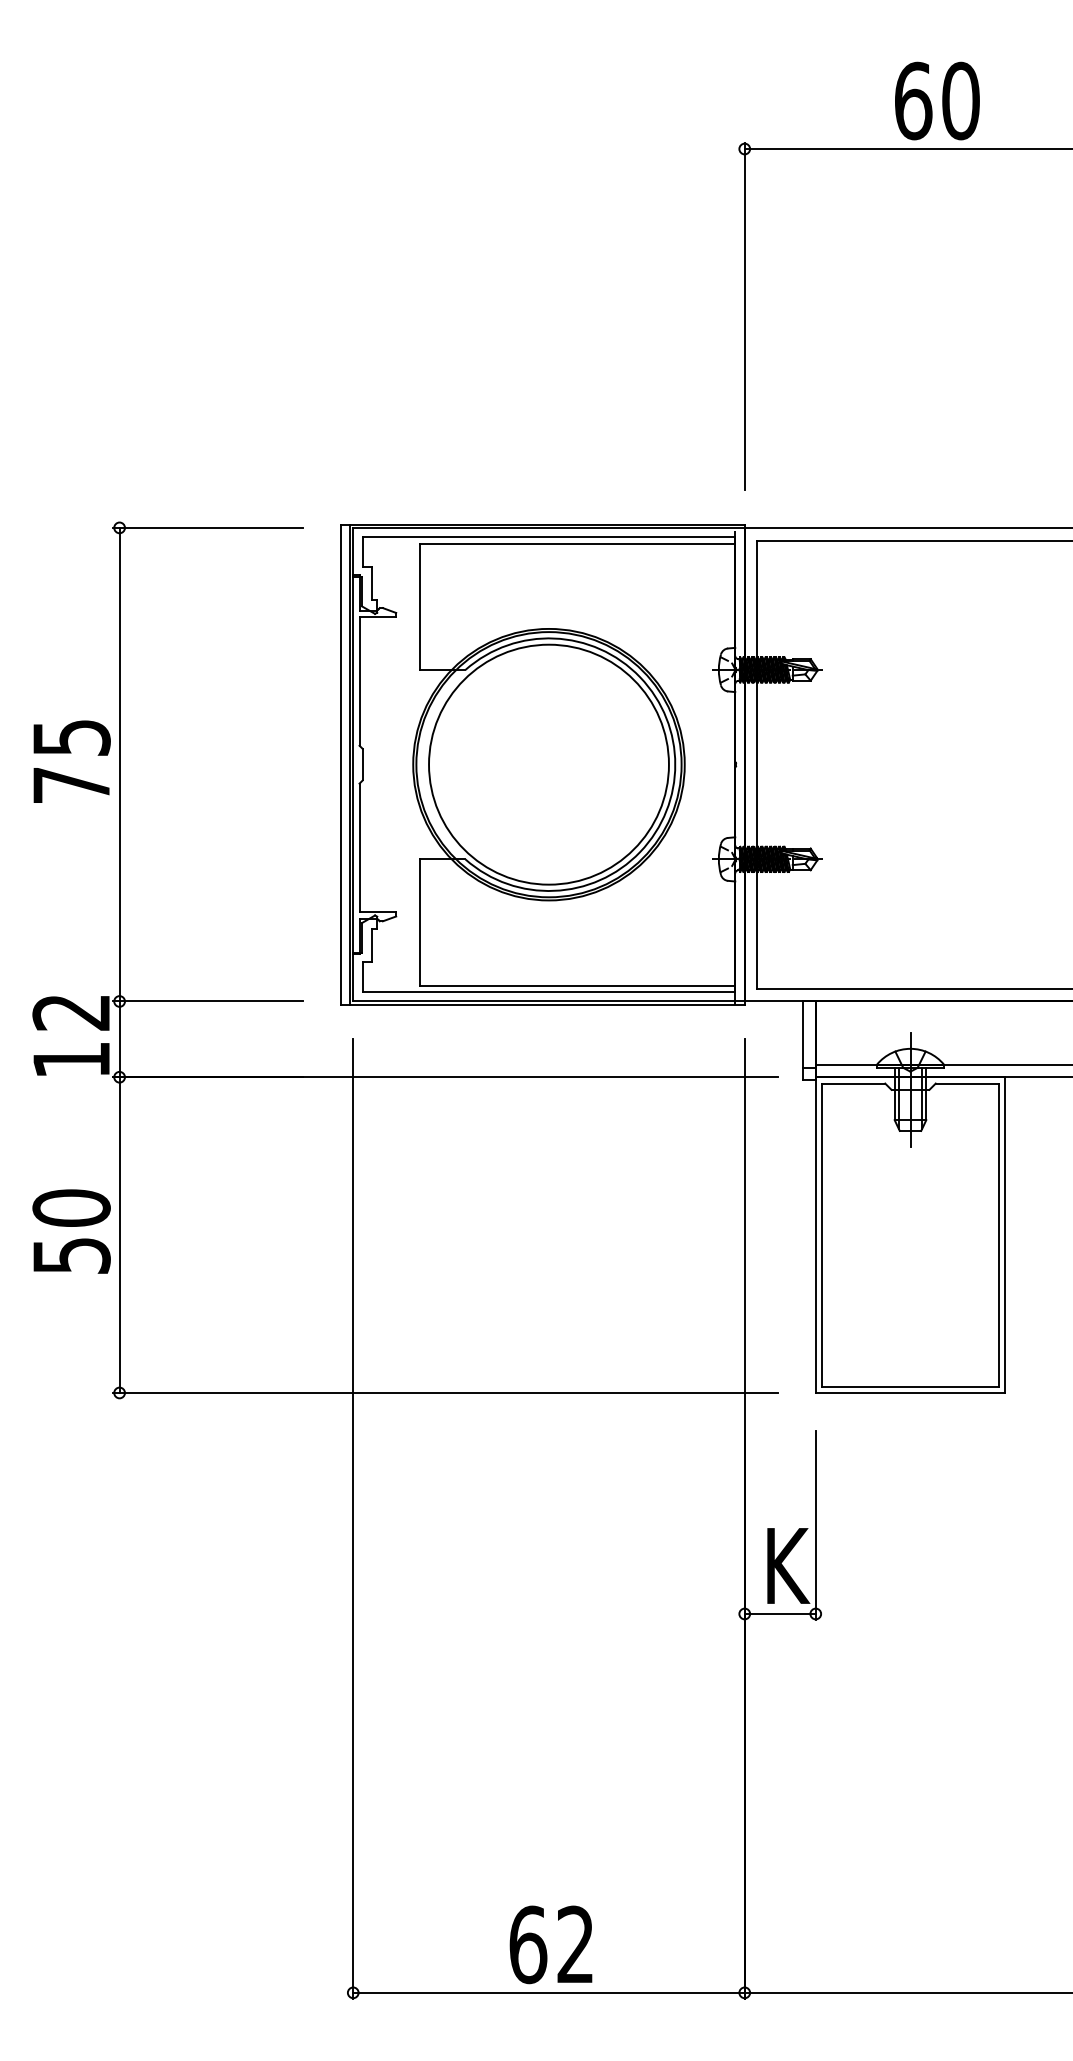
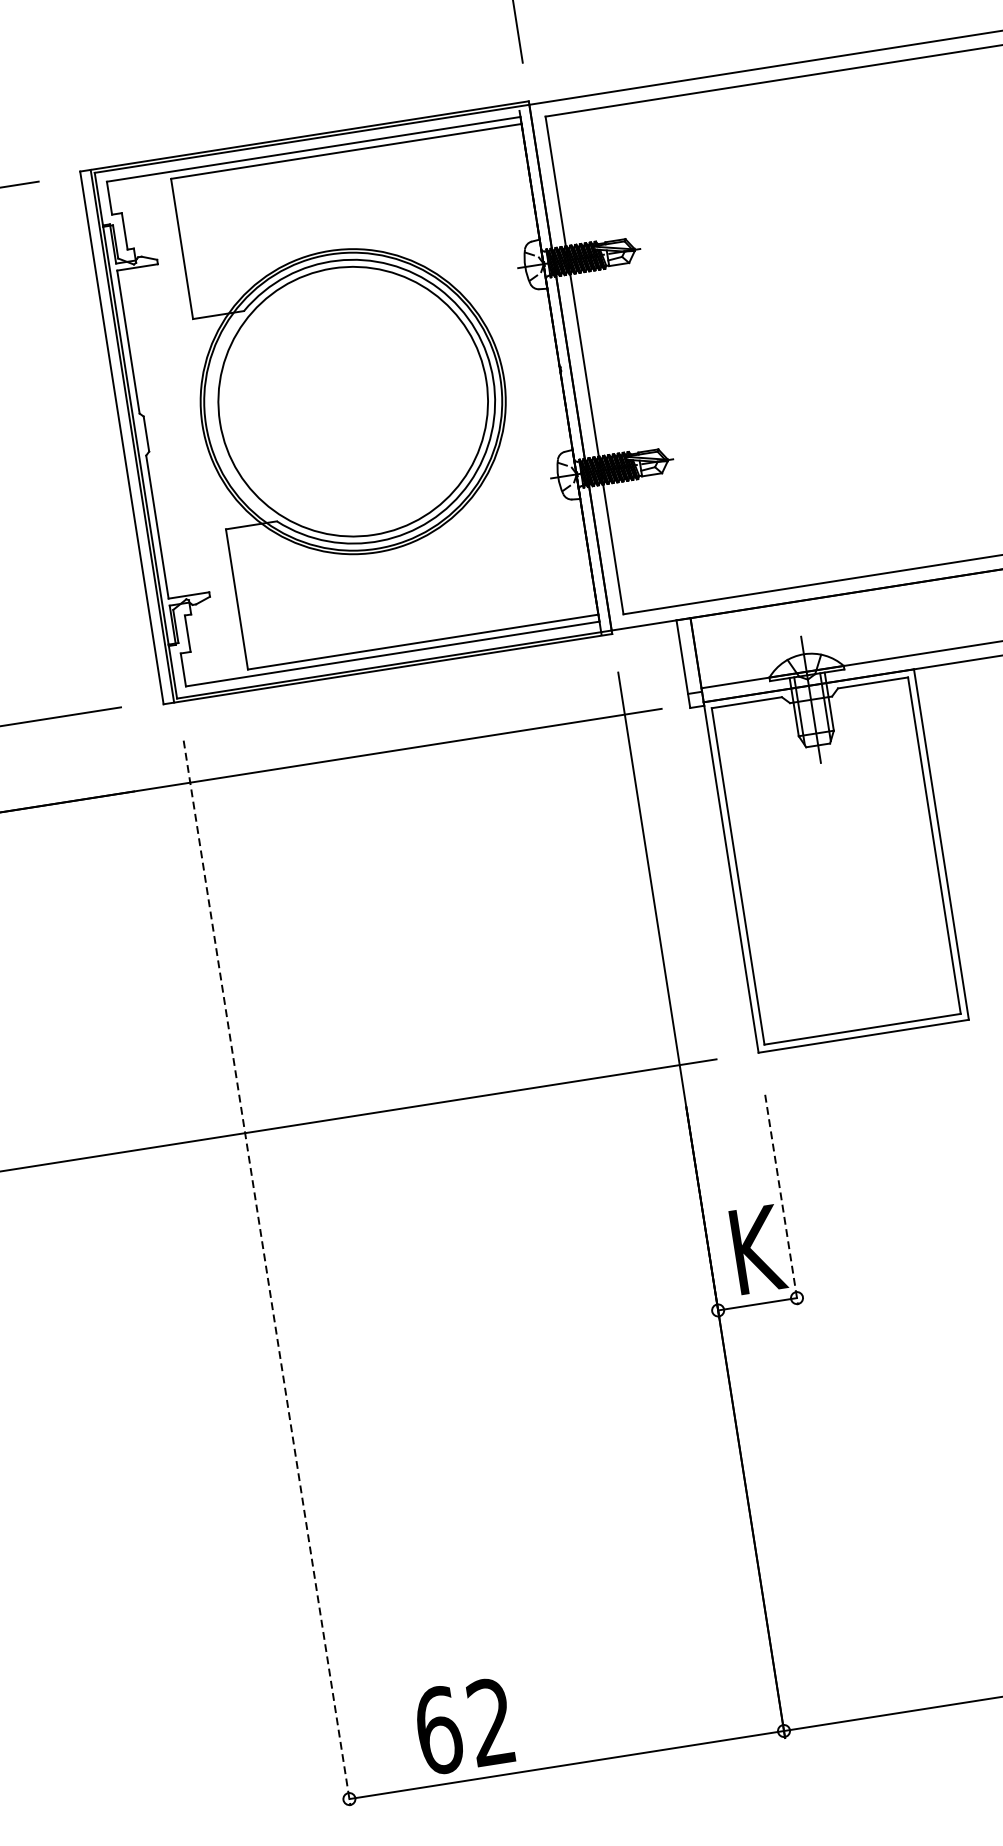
line: (353, 1519) -> (267, 1273), solid -> dashed
line: (815, 1525) -> (781, 1199), solid -> dashed
text: (550, 1944) -> (463, 1726), moved

